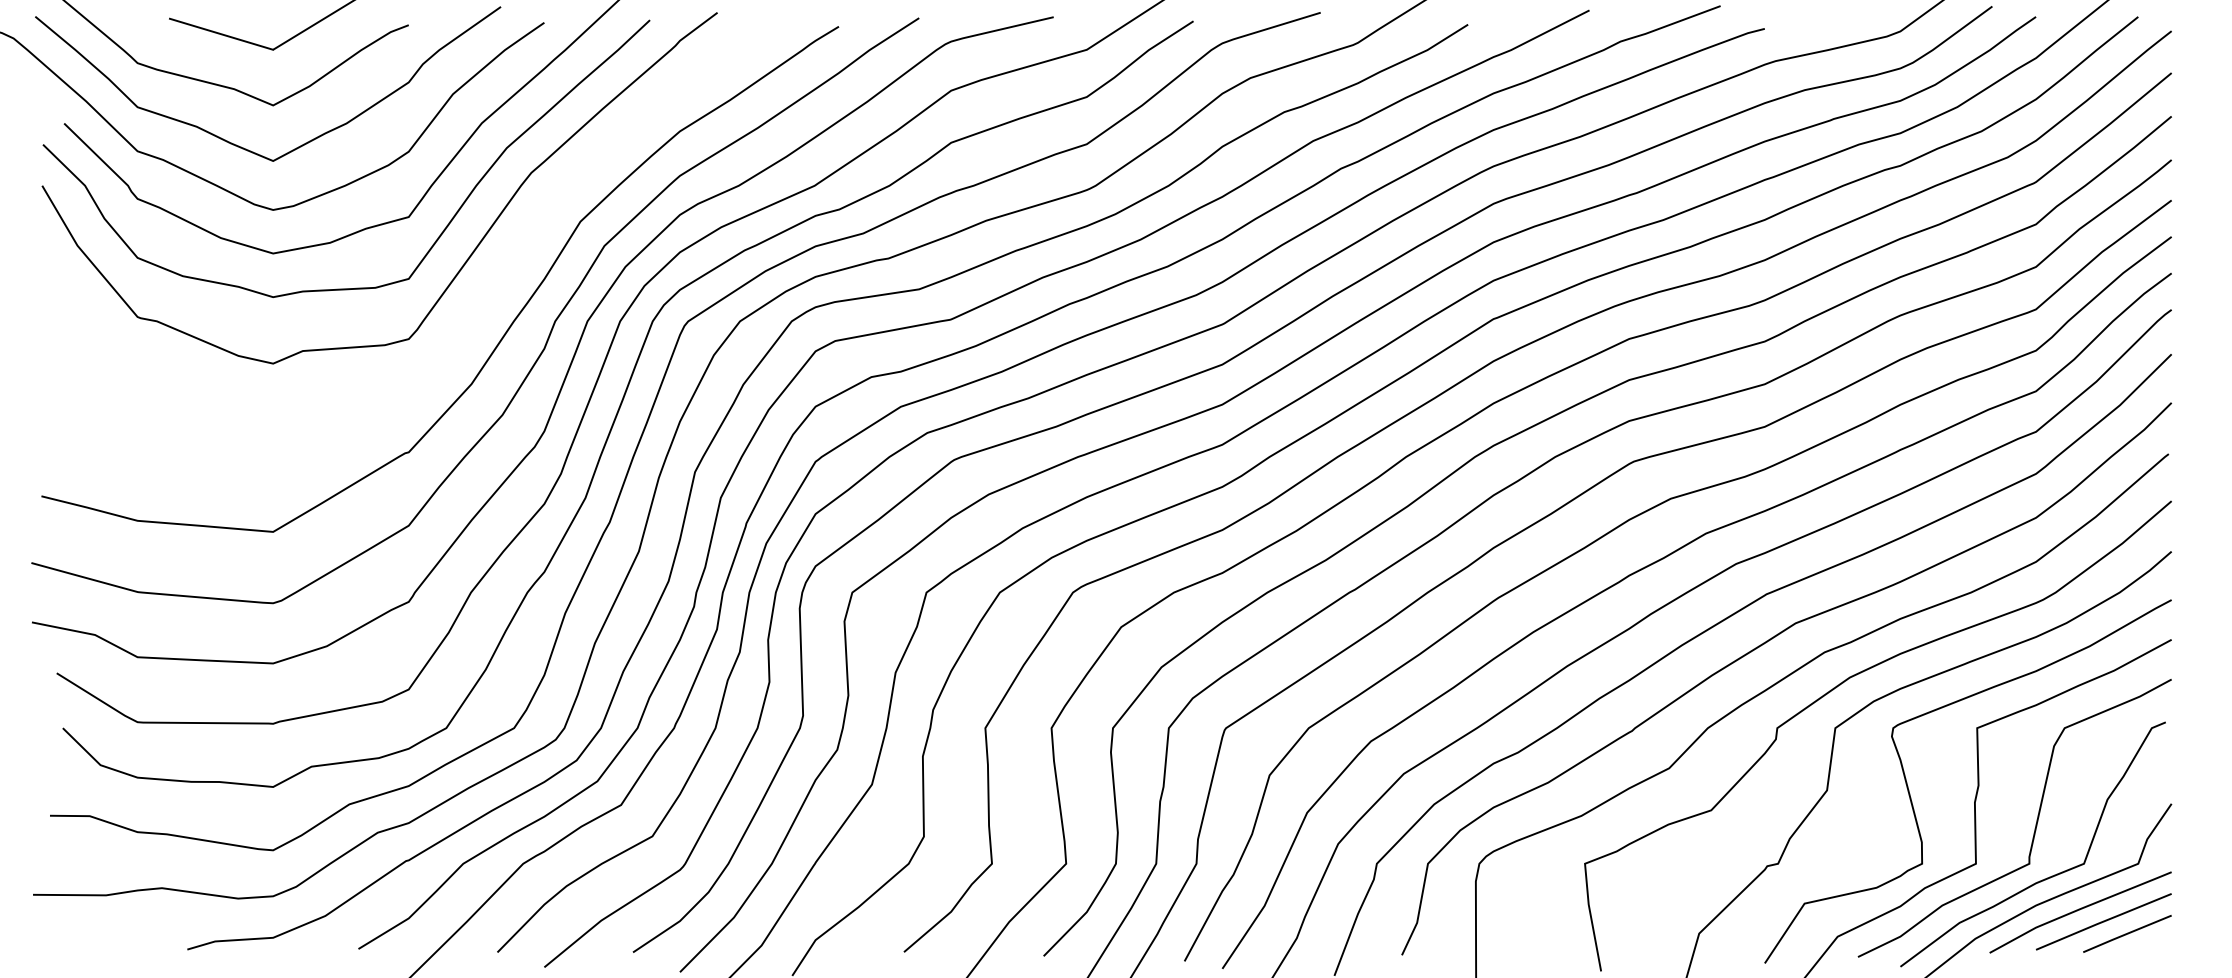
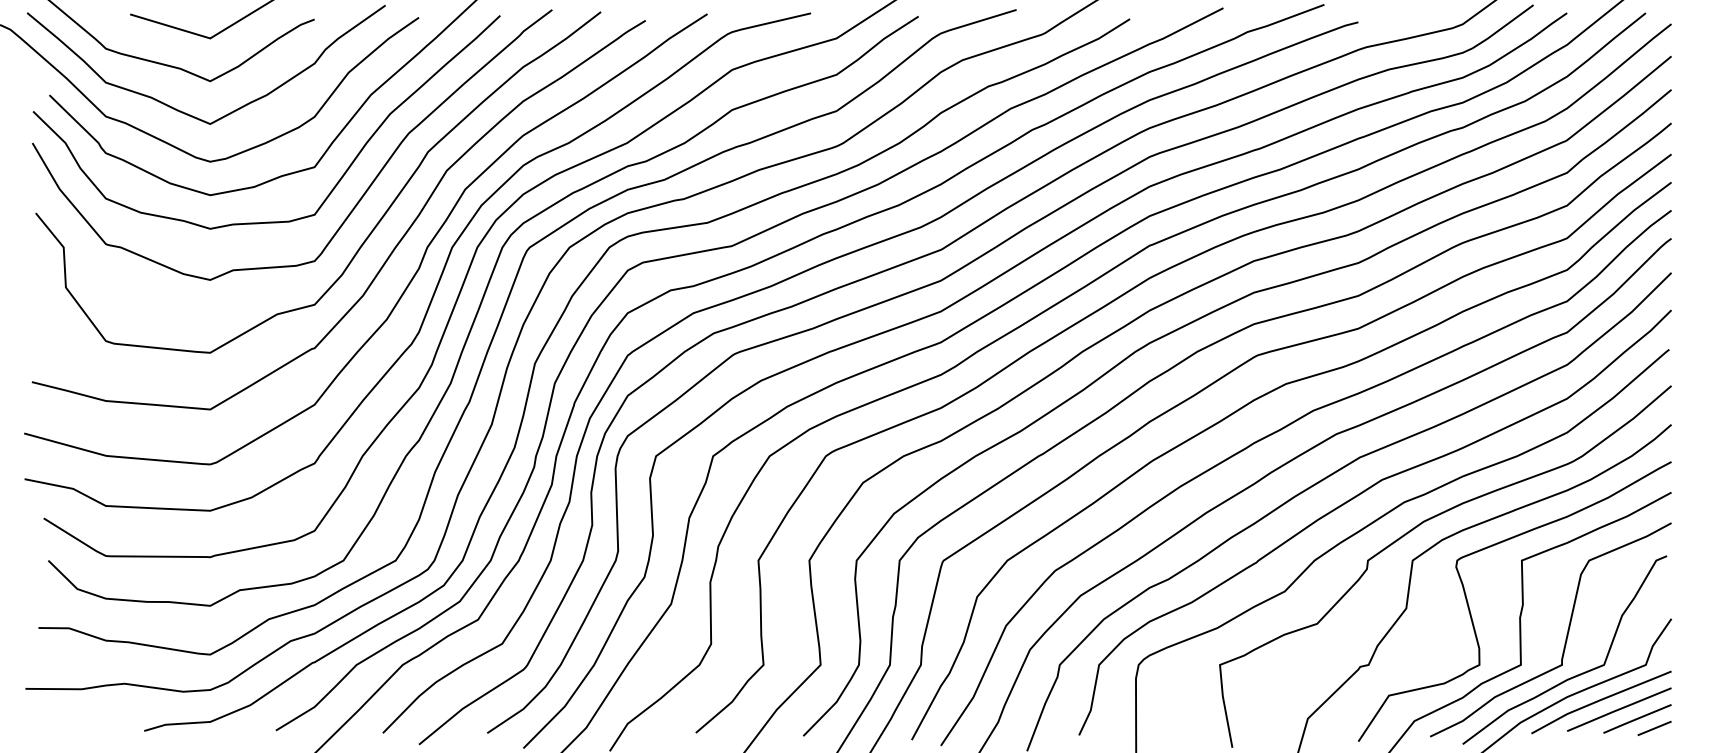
curve: (489, 290) -> (376, 223), added
line: (2149, 945) -> (1654, 727), added

